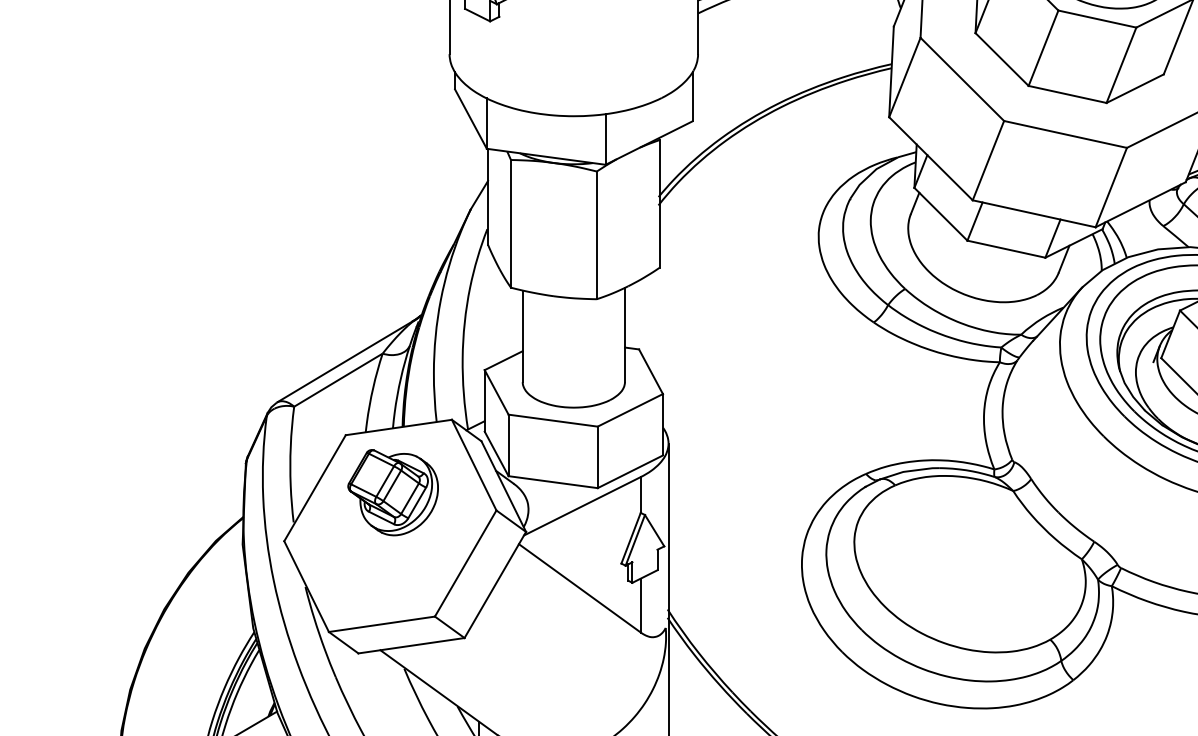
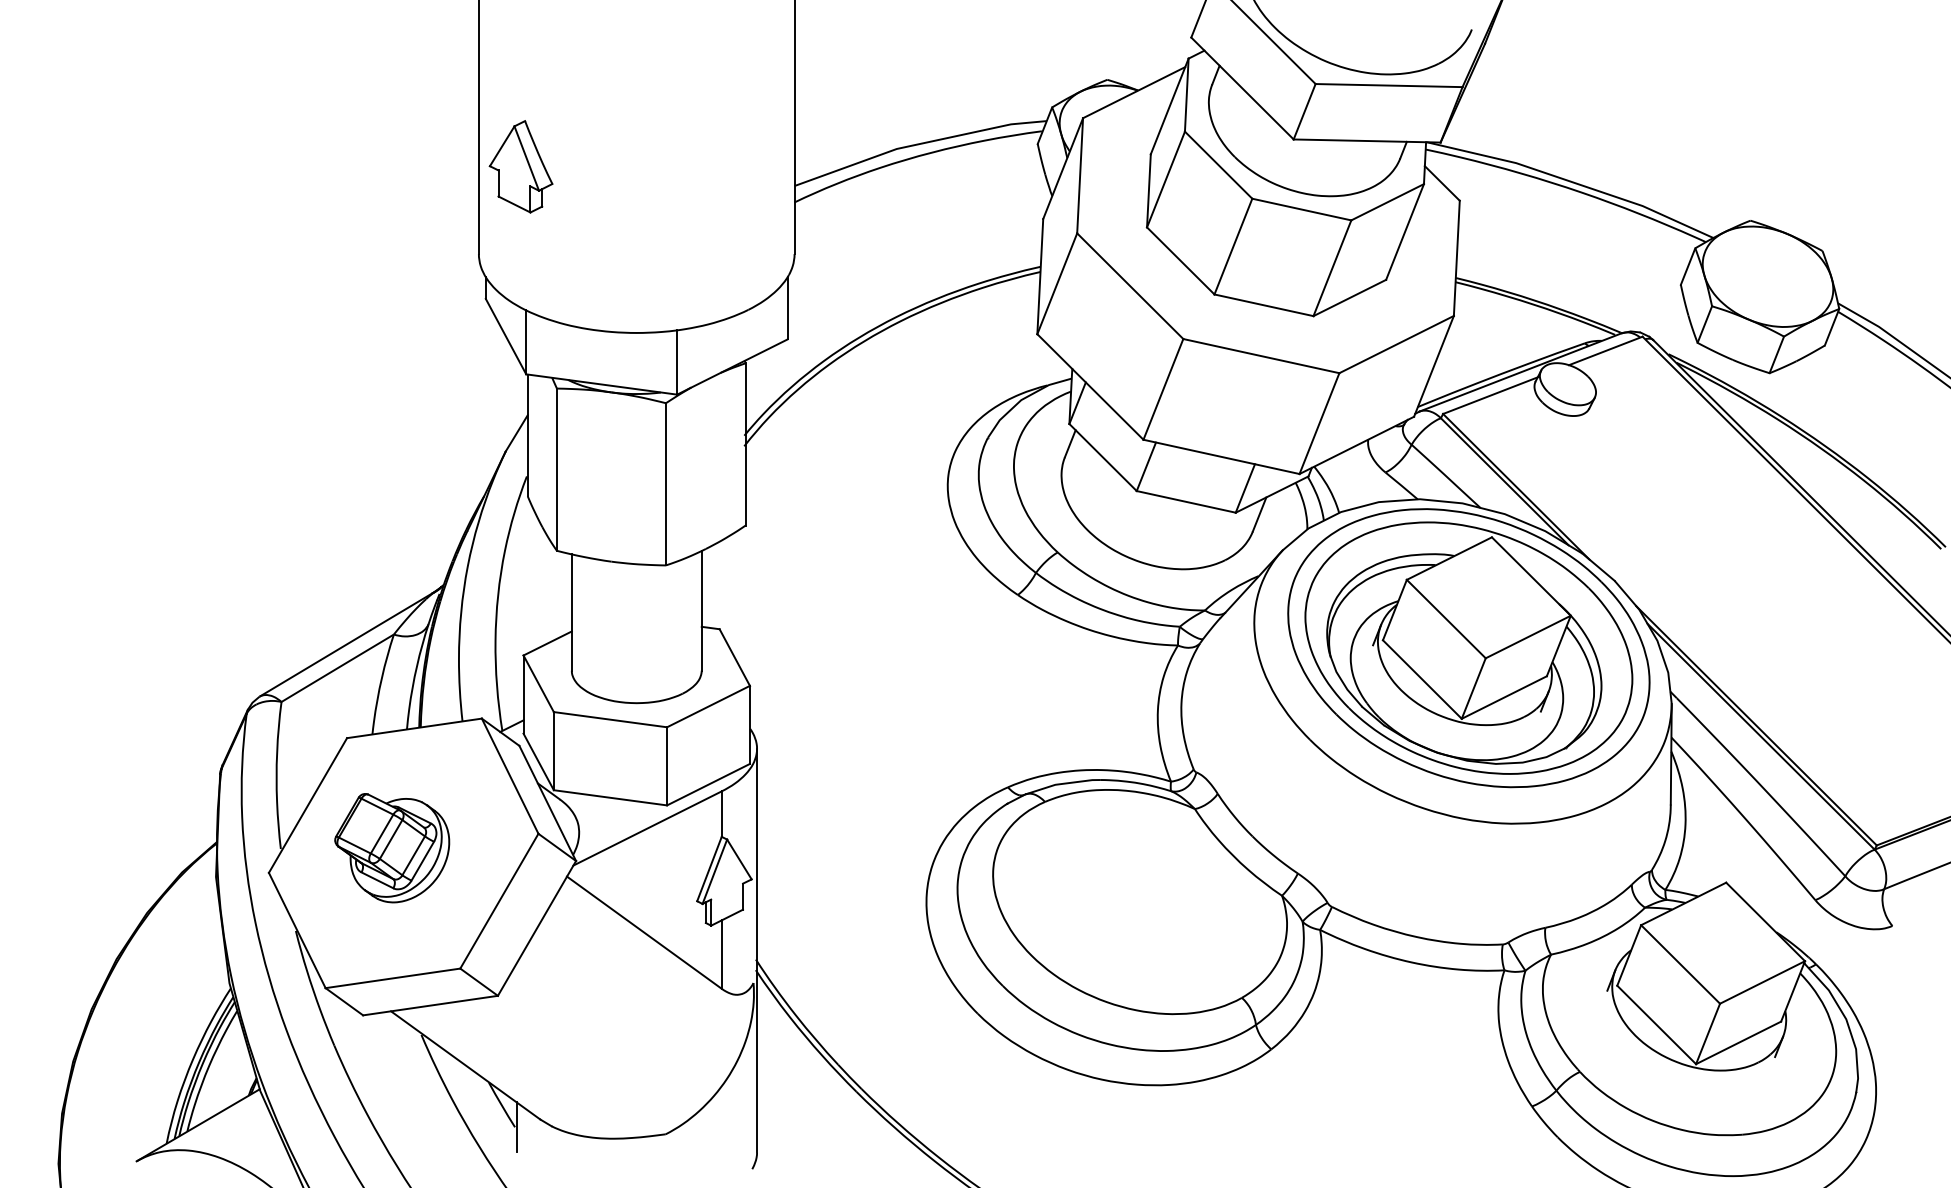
part: (393, 492) -> (392, 848), moved

